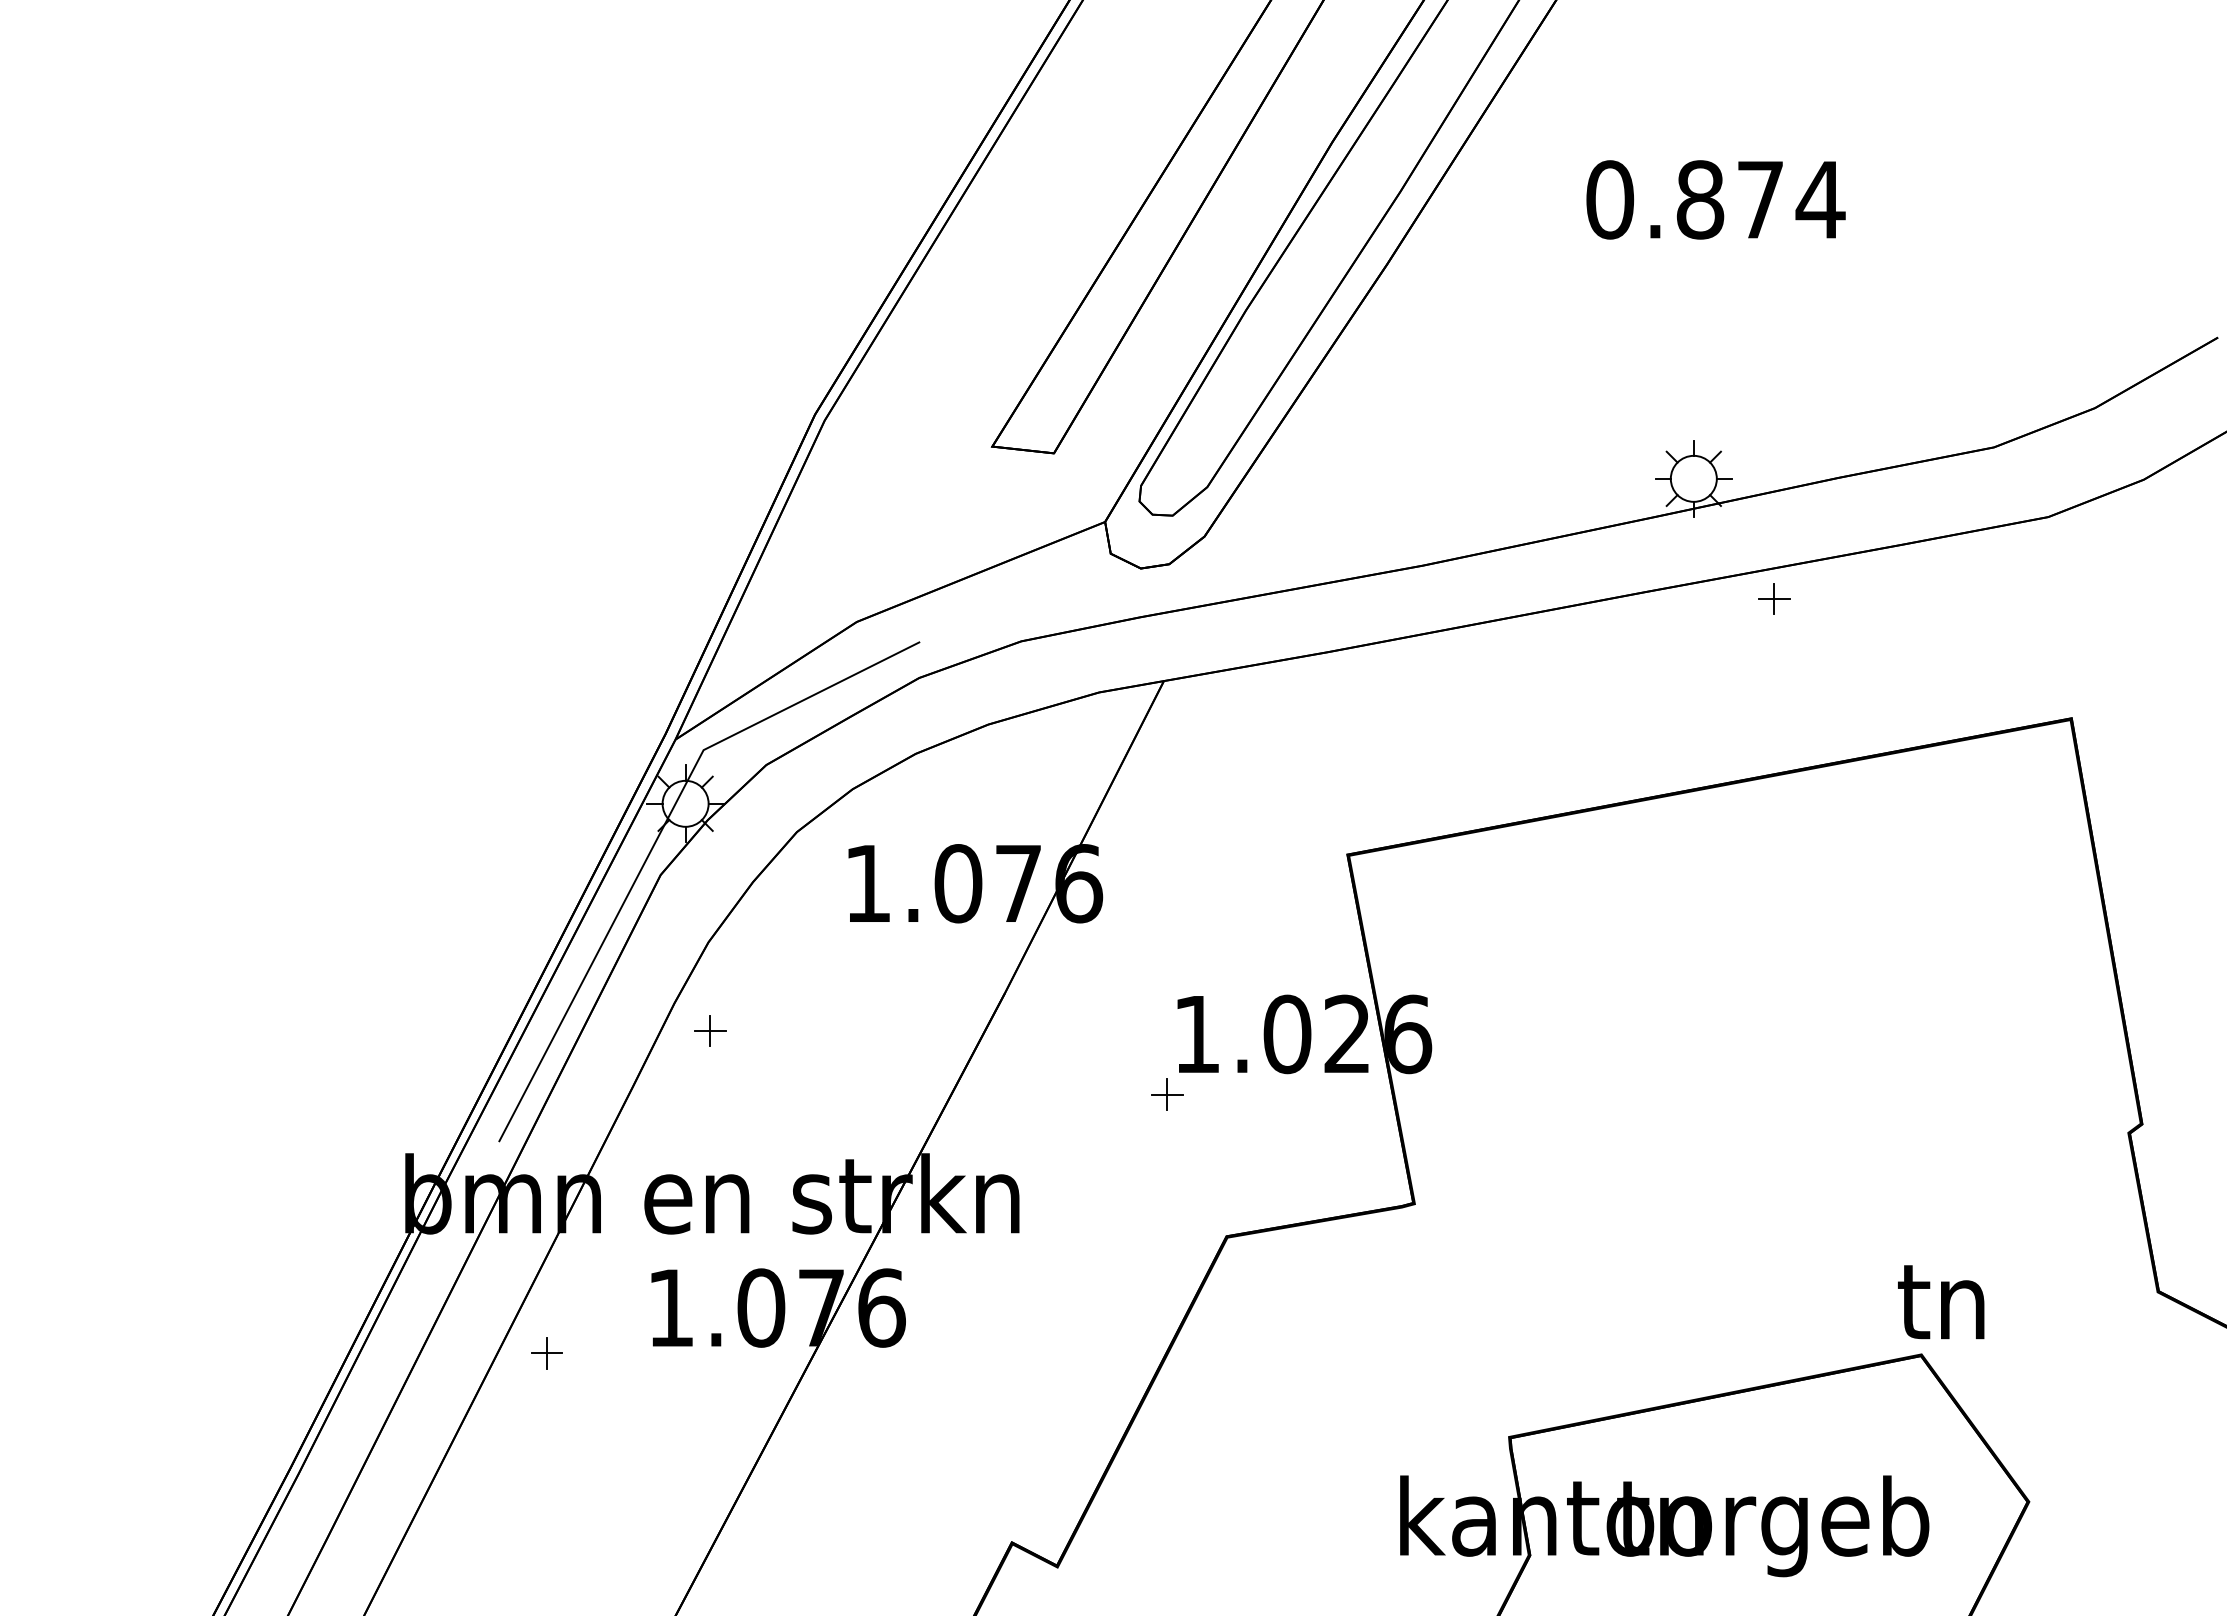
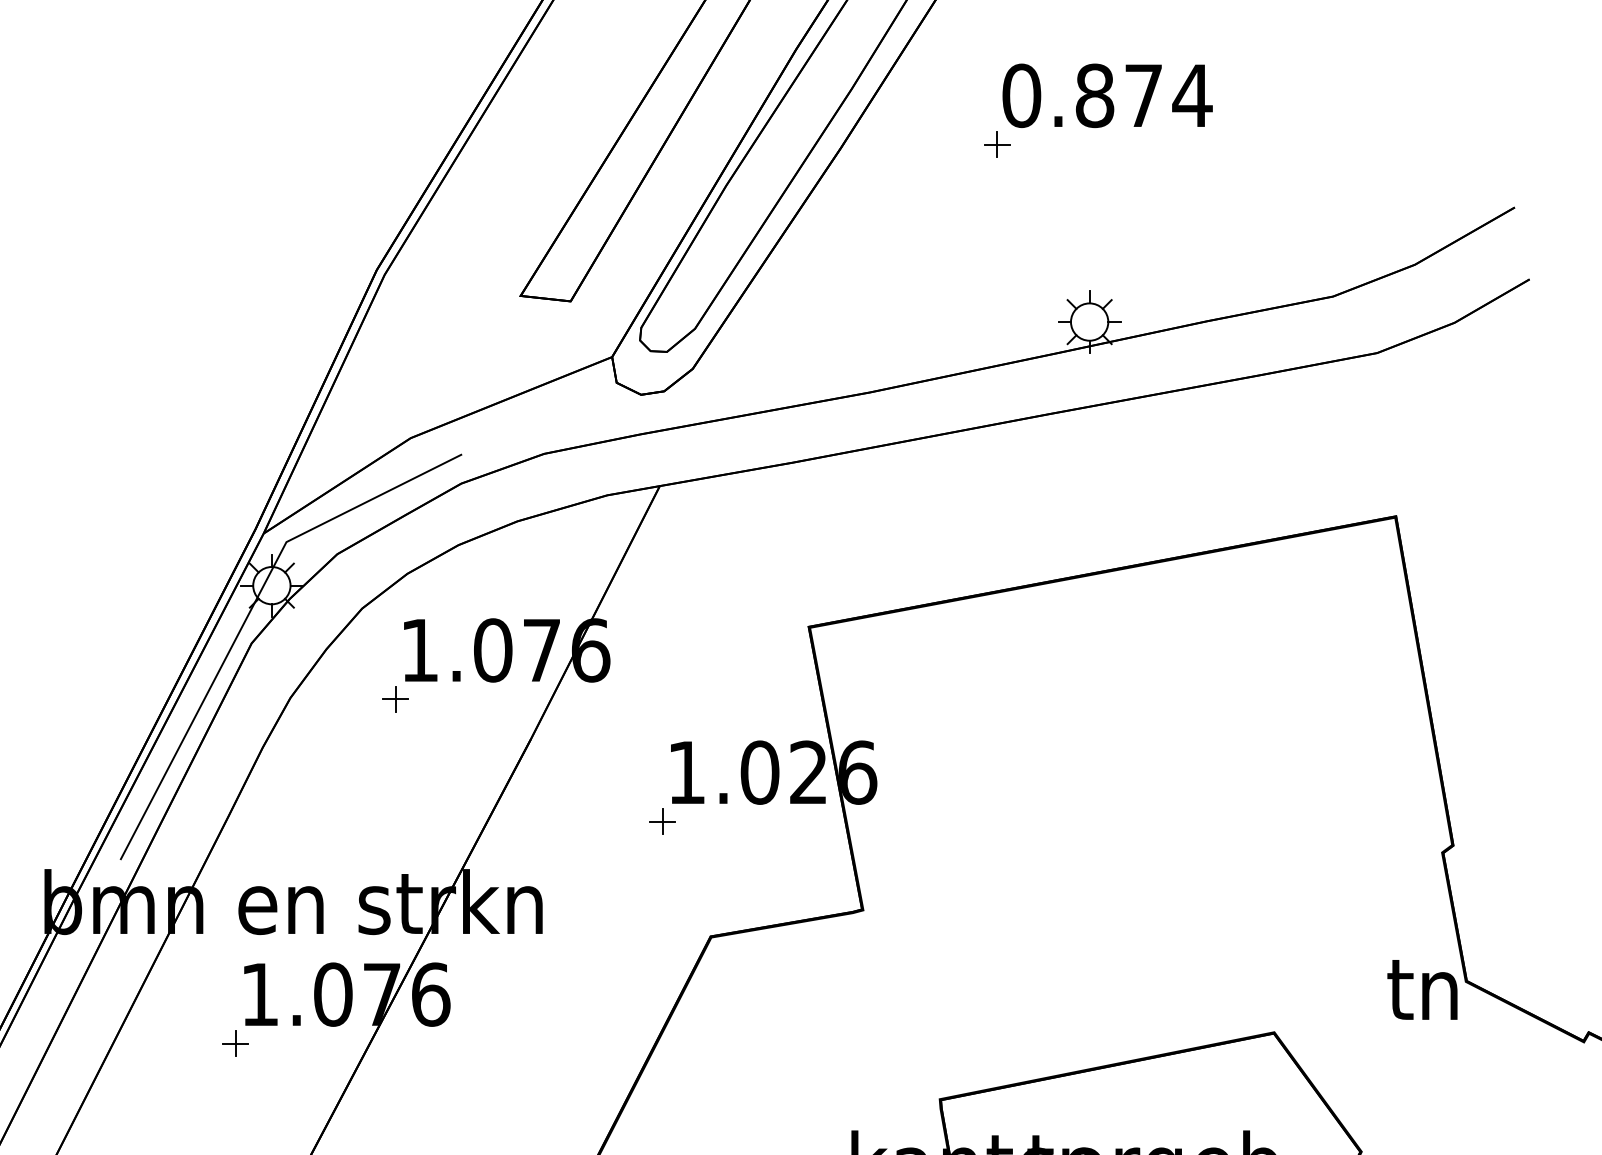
part: (1774, 598) -> (997, 144), moved
part: (710, 1030) -> (395, 698), moved
text: (1941, 1302) -> (1422, 990), moved
part: (546, 1353) -> (235, 1043), moved

